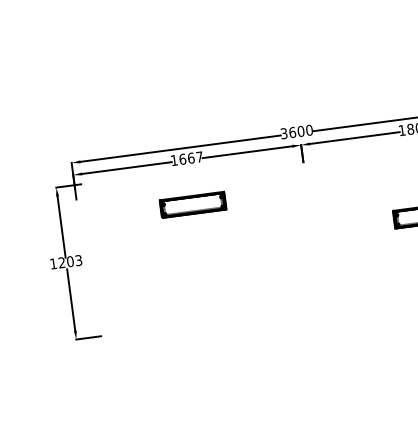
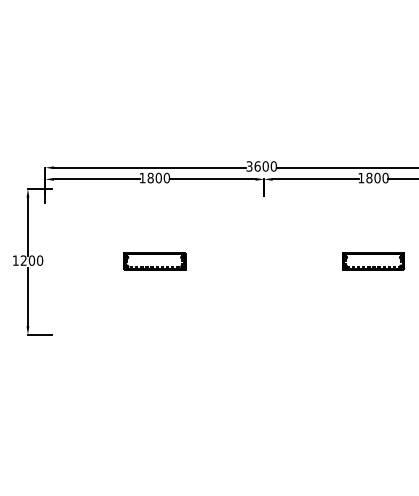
text: (190, 157) -> (158, 177), 1667 -> 1800
part: (192, 205) -> (154, 261), moved
text: (79, 260) -> (40, 260), 1203 -> 1200

